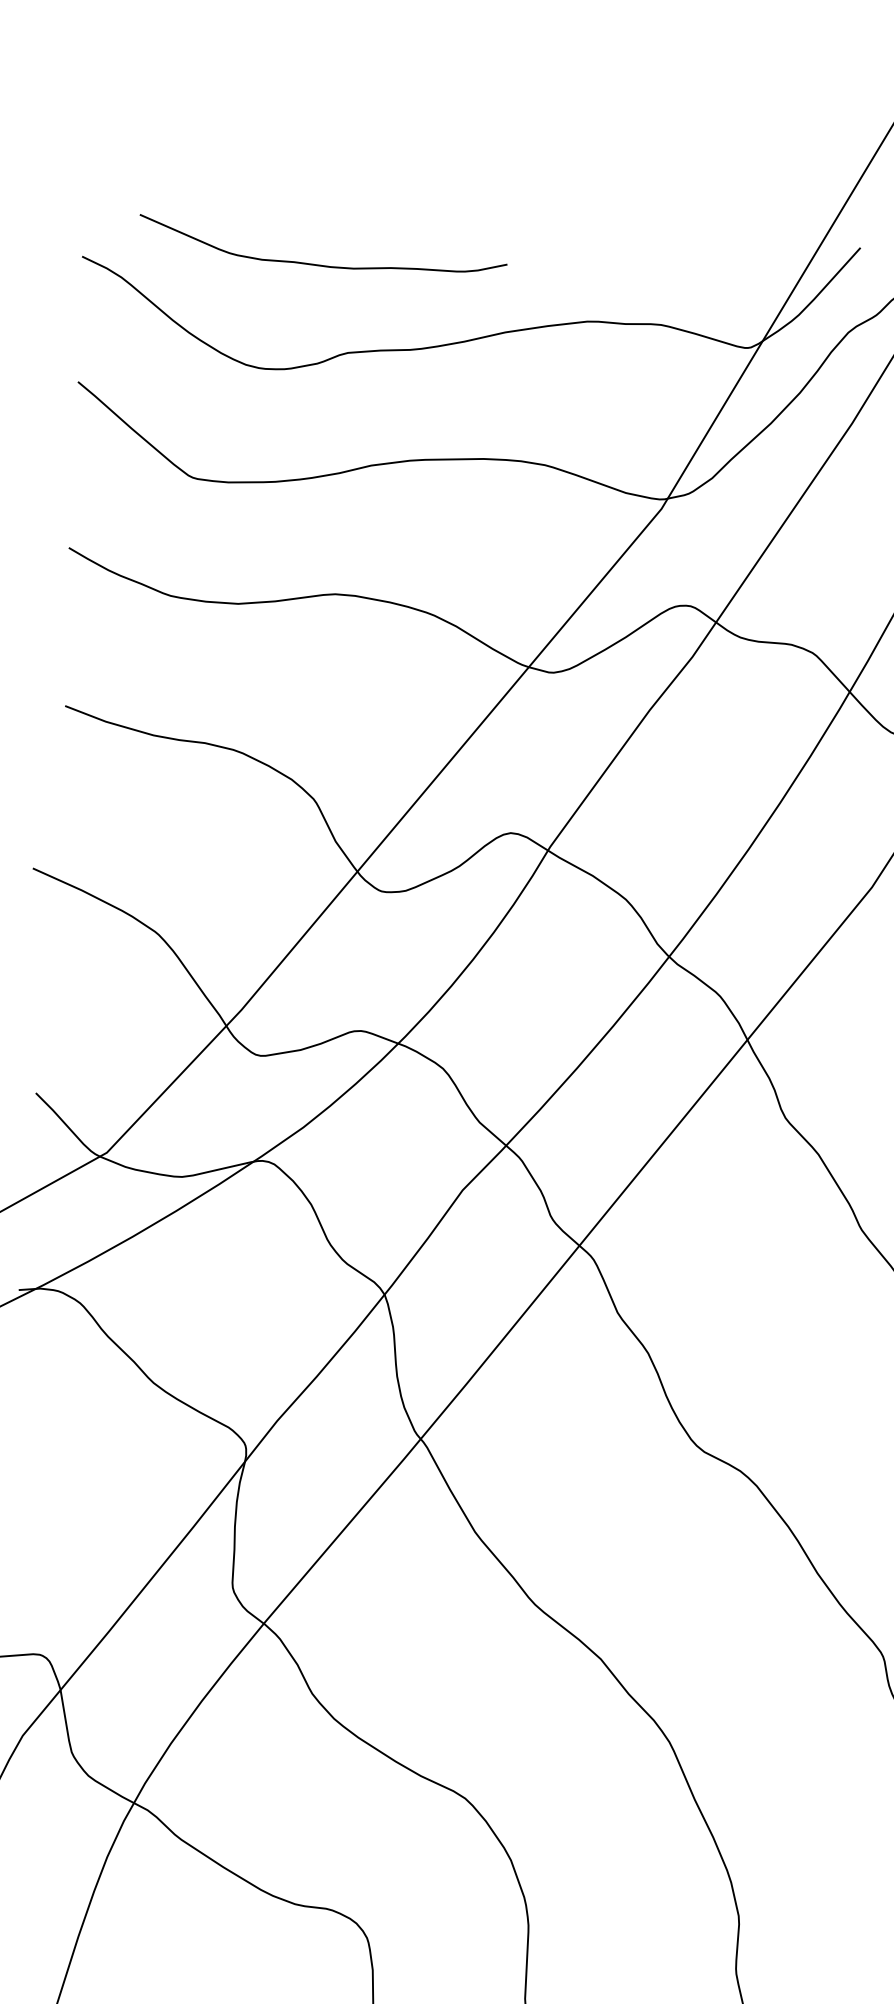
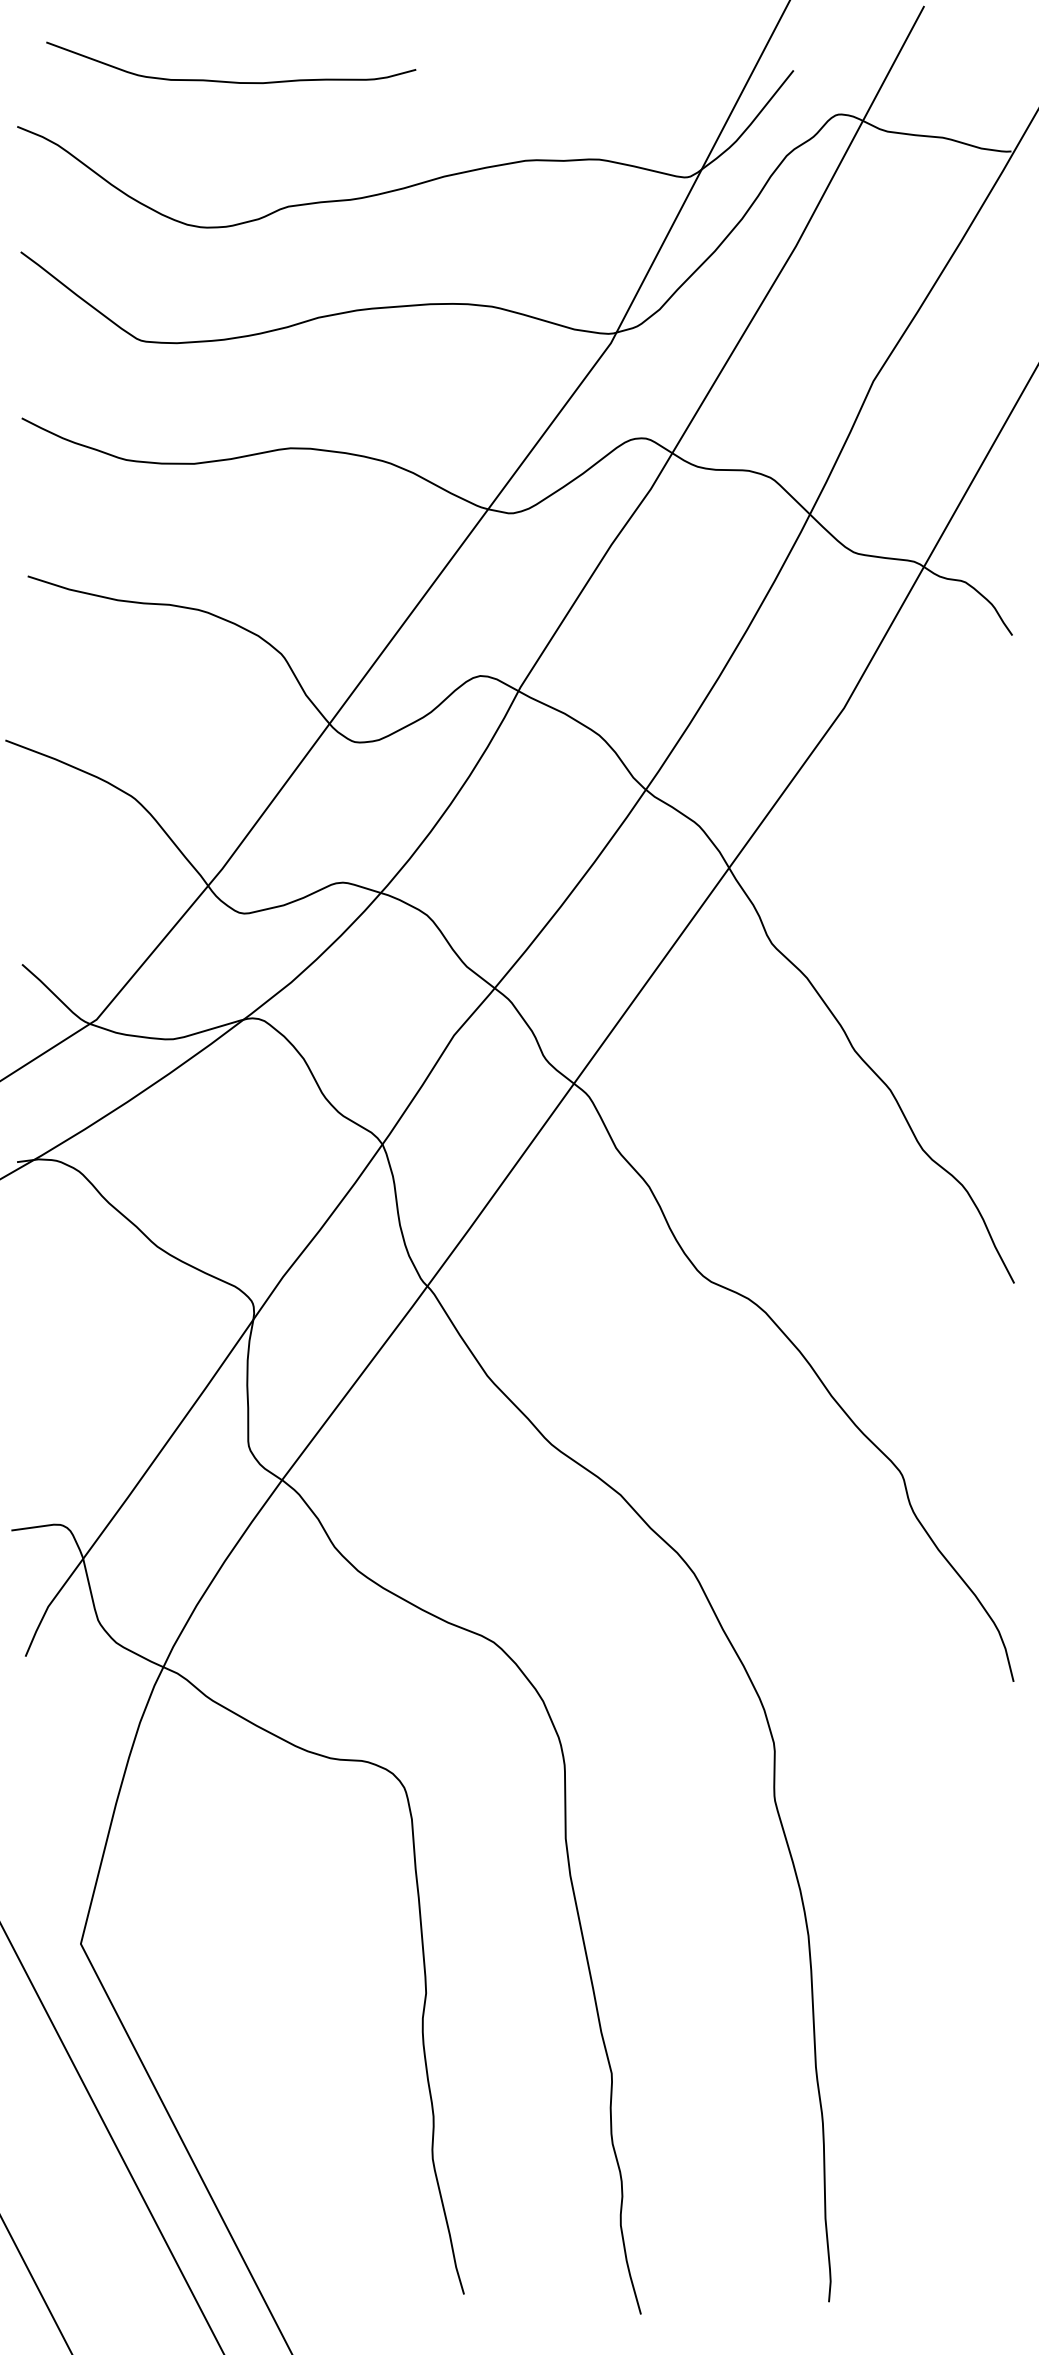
curve: (322, 265) -> (231, 81), moved

